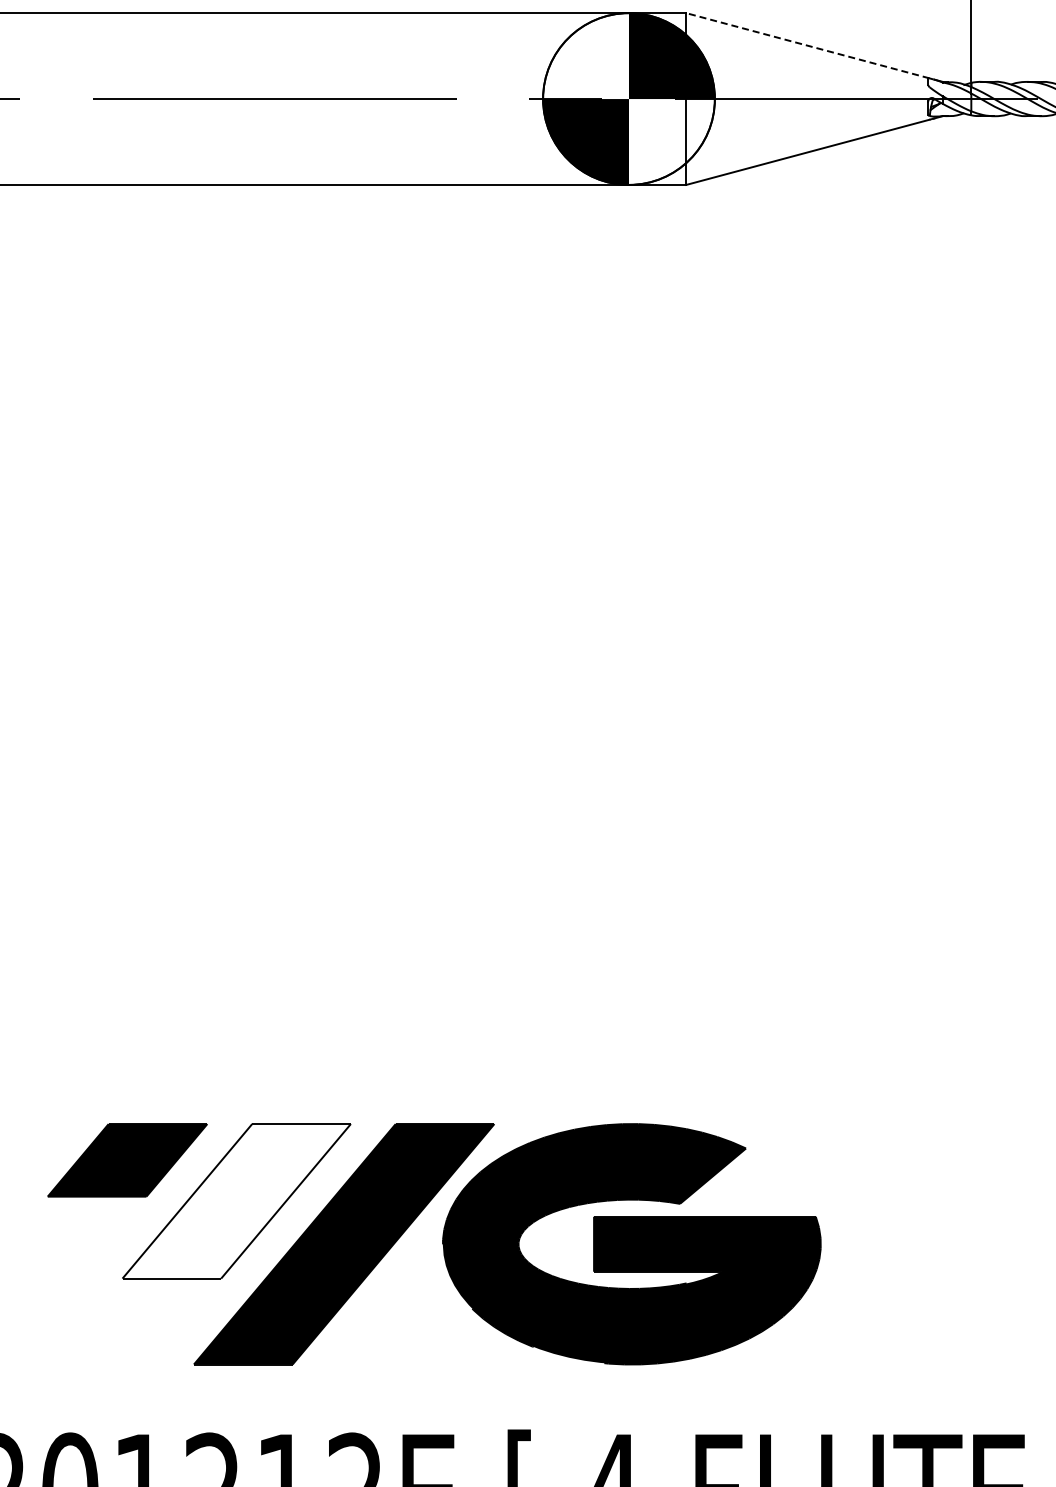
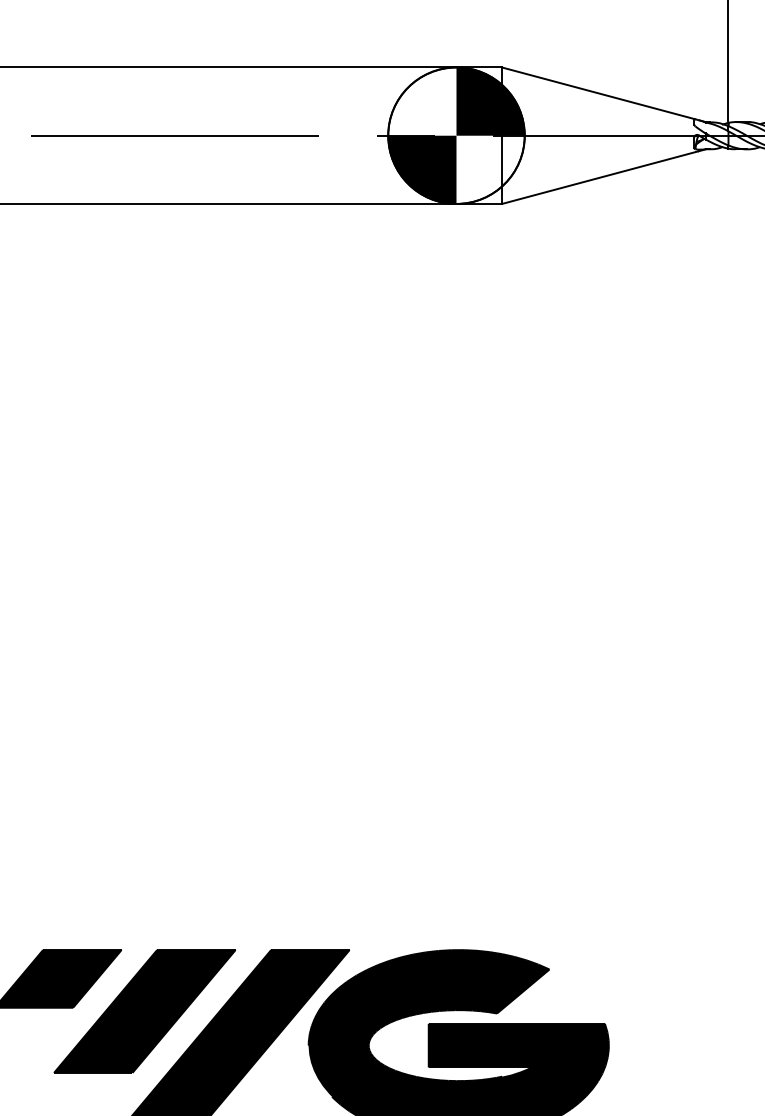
line: (807, 45) -> (598, 93), dashed -> solid
fill: (236, 1201) -> (144, 1011), added

